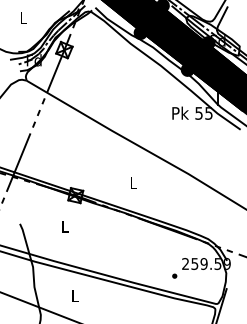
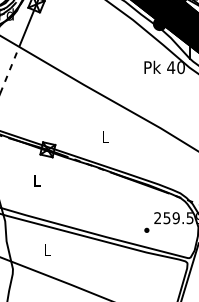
text: (203, 113) -> (175, 67), 55 -> 40

